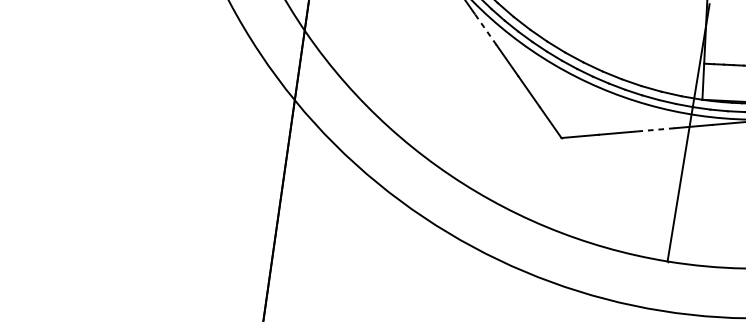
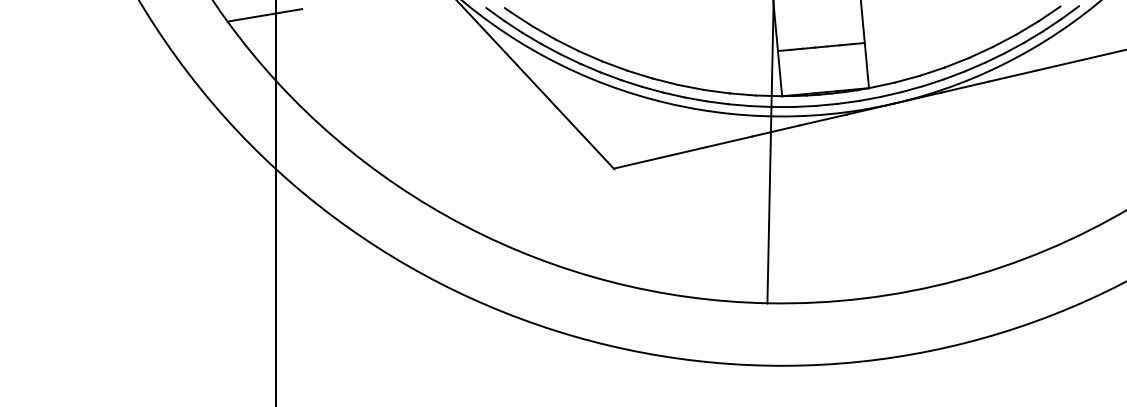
line: (485, 28) -> (499, 46), dashed -> solid
line: (655, 129) -> (729, 141), dashed -> solid

